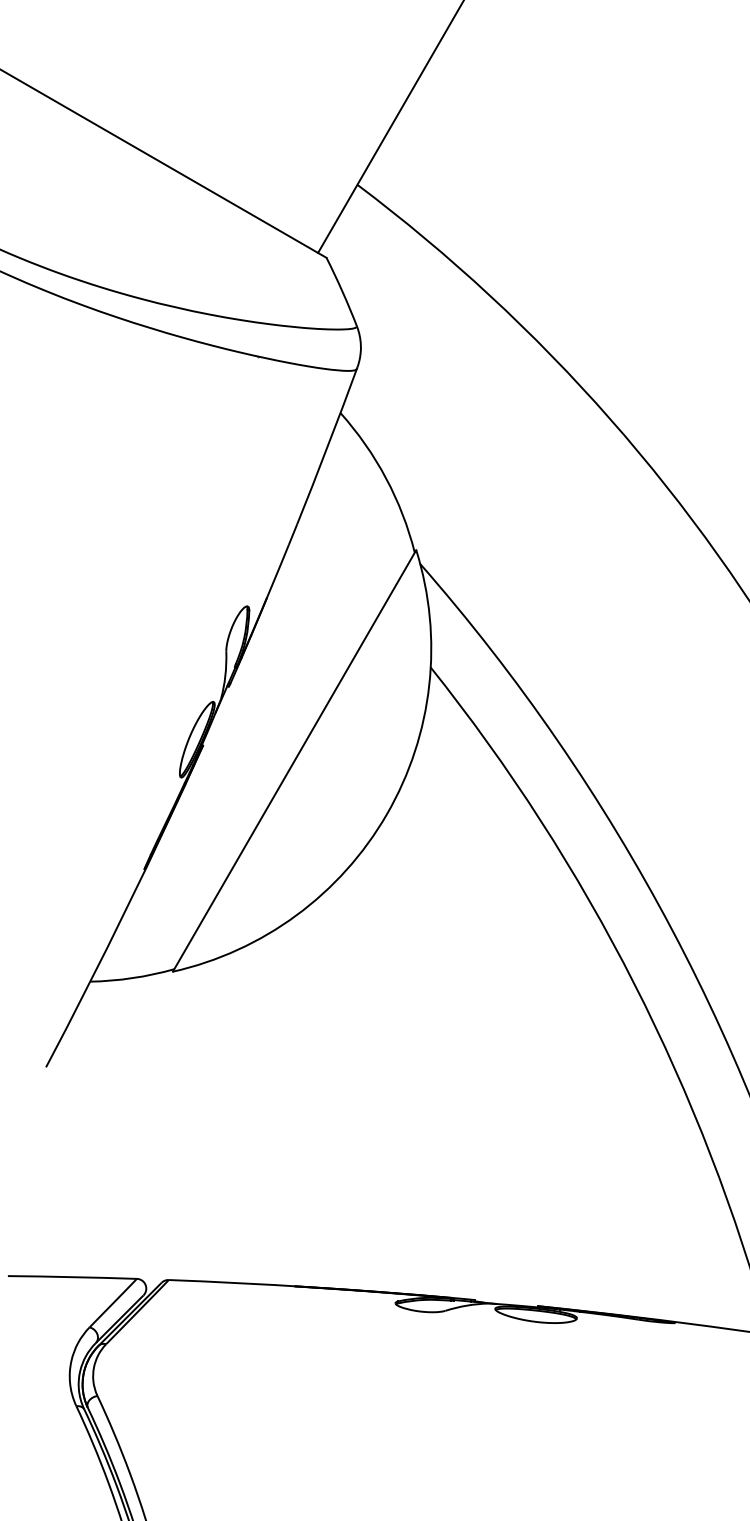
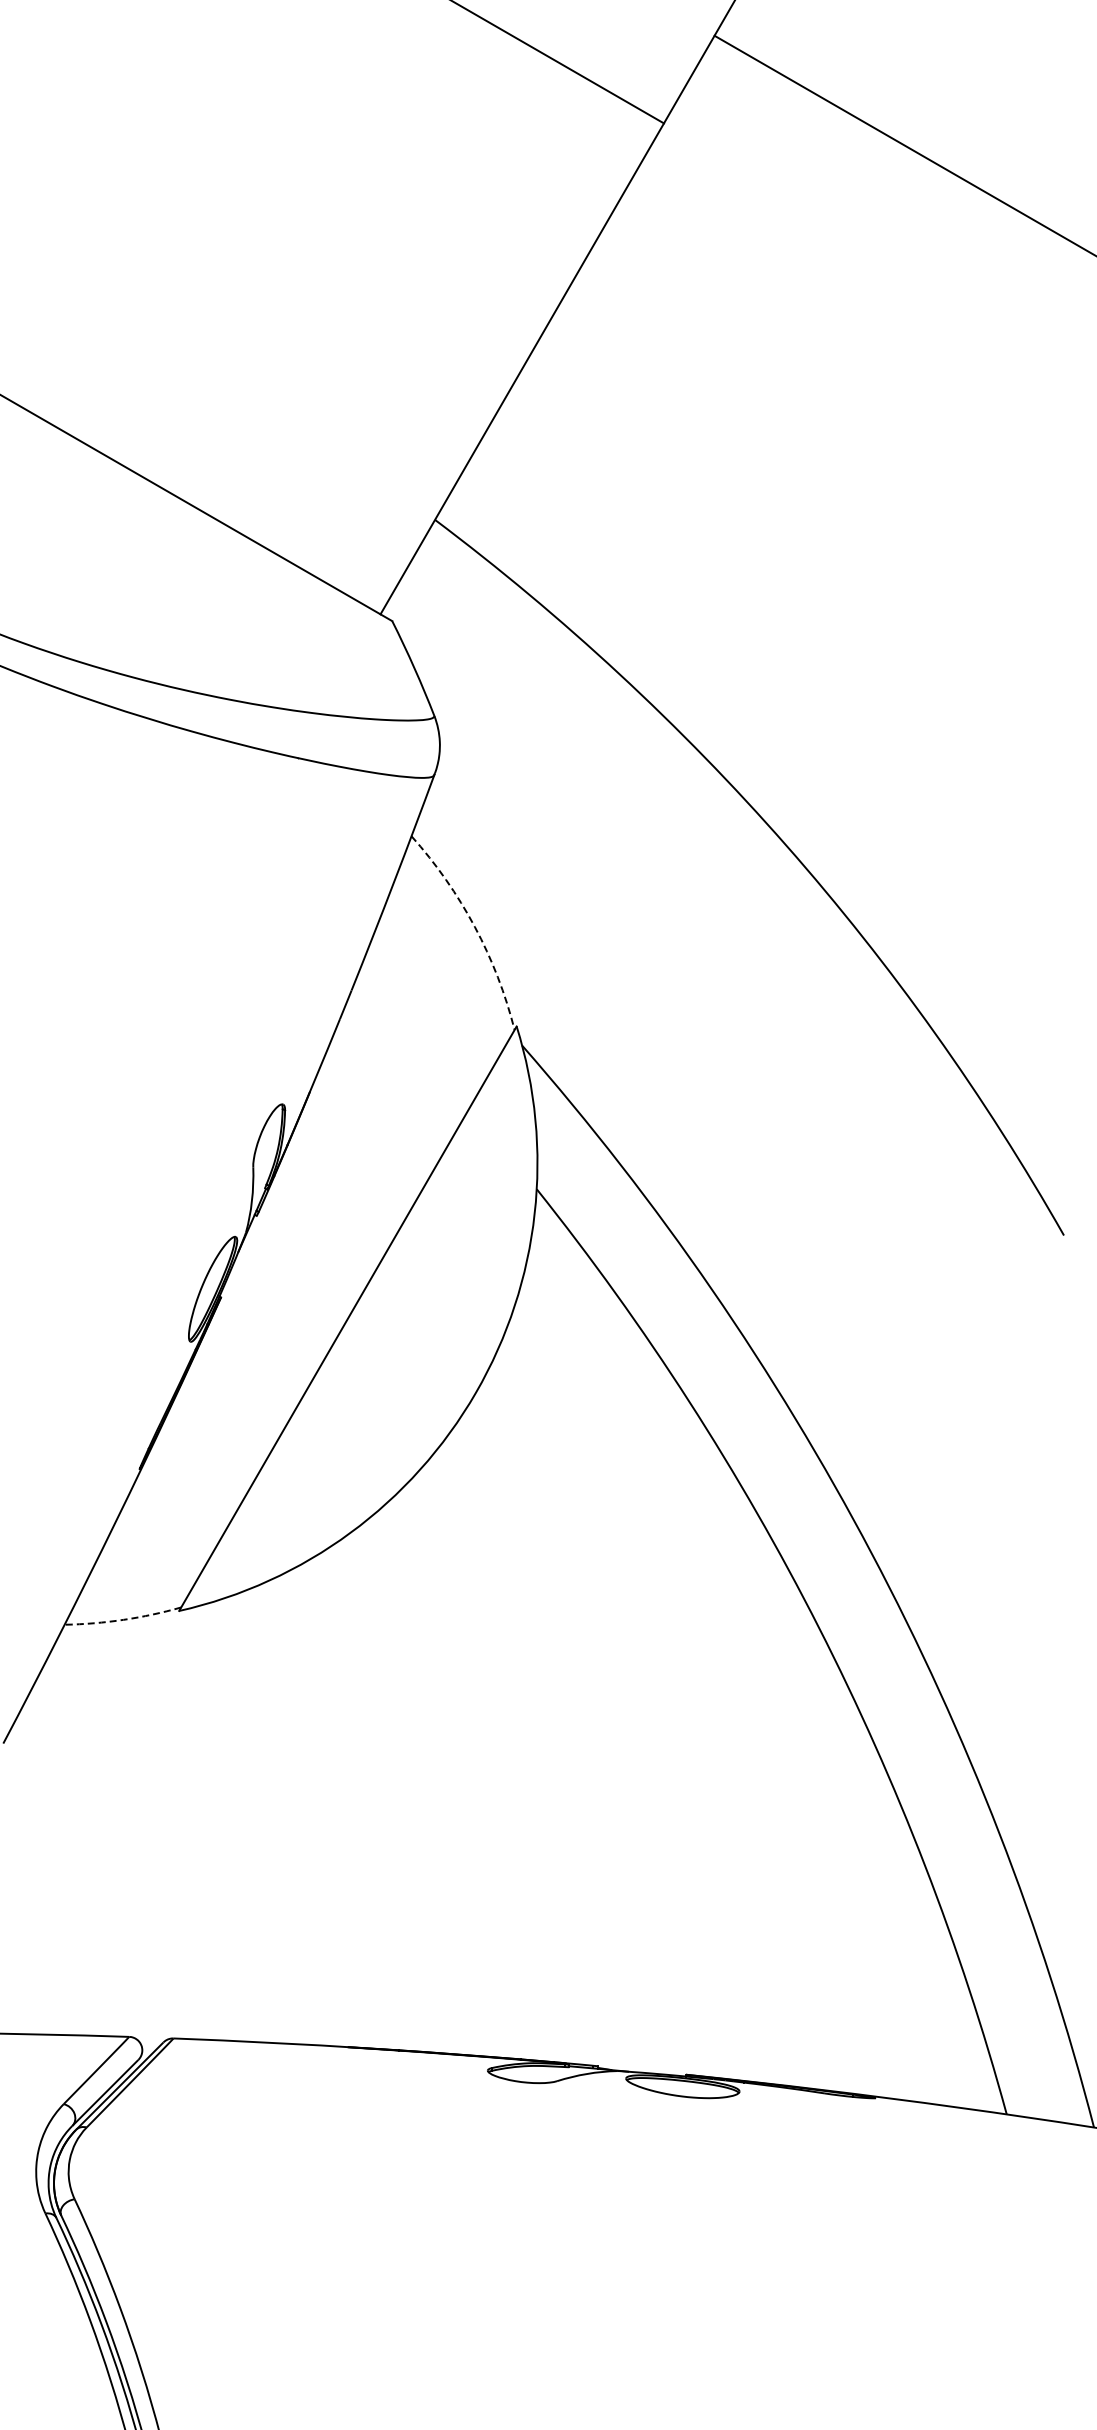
arc: (385, 478) -> (474, 926), solid -> dashed
arc: (132, 977) -> (123, 1619), solid -> dashed

